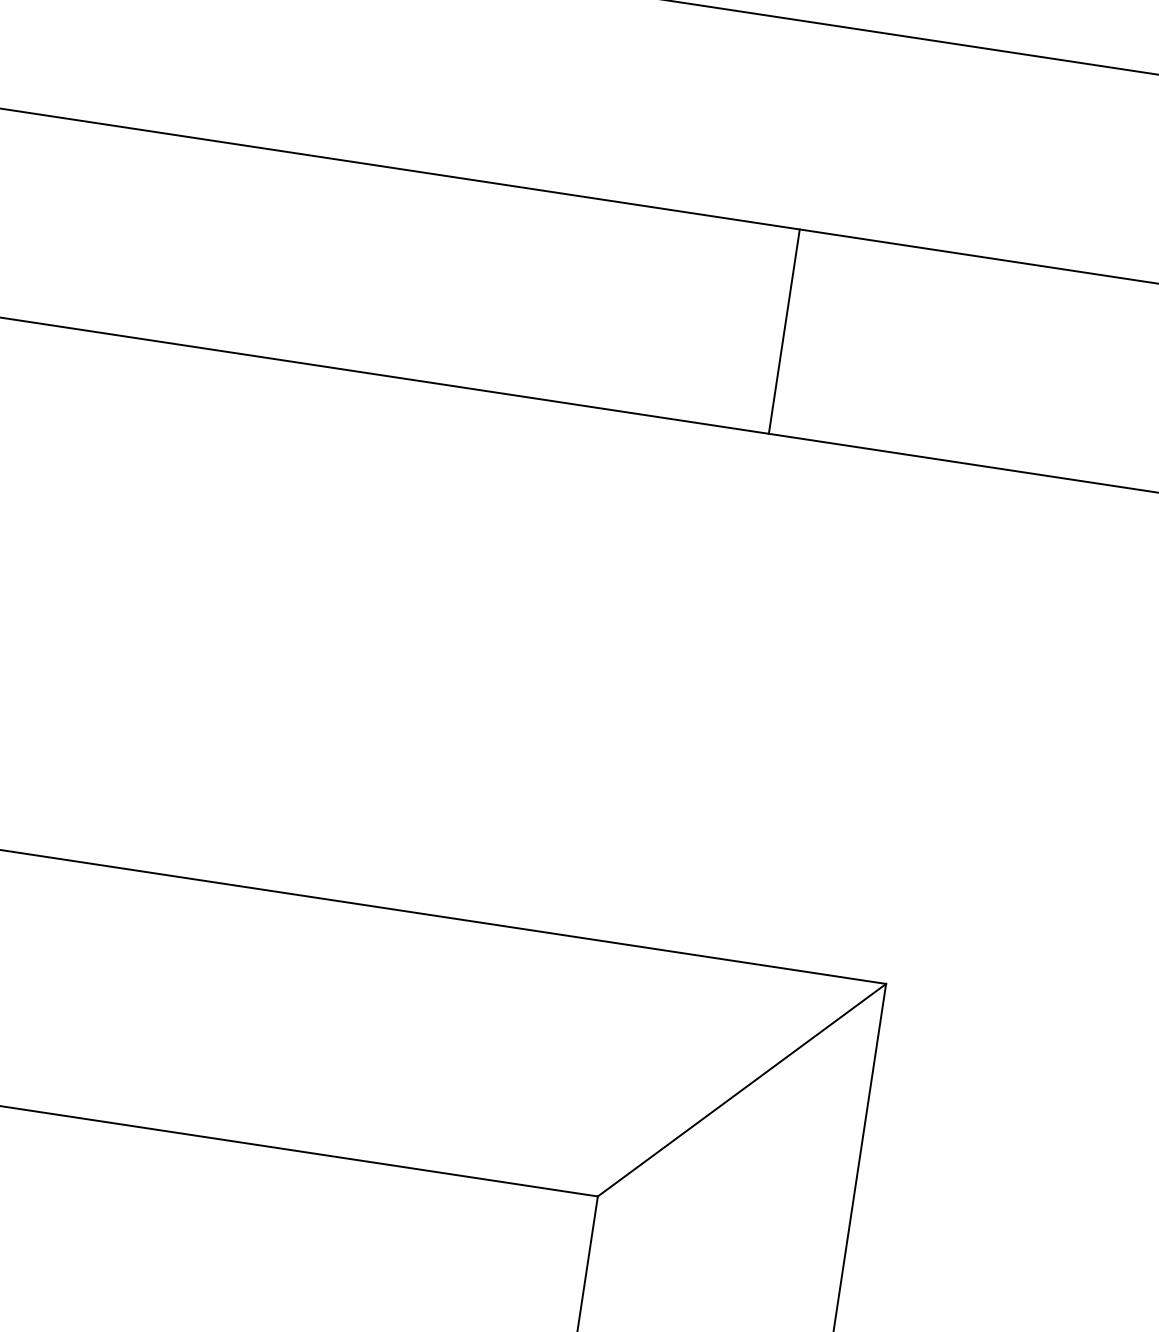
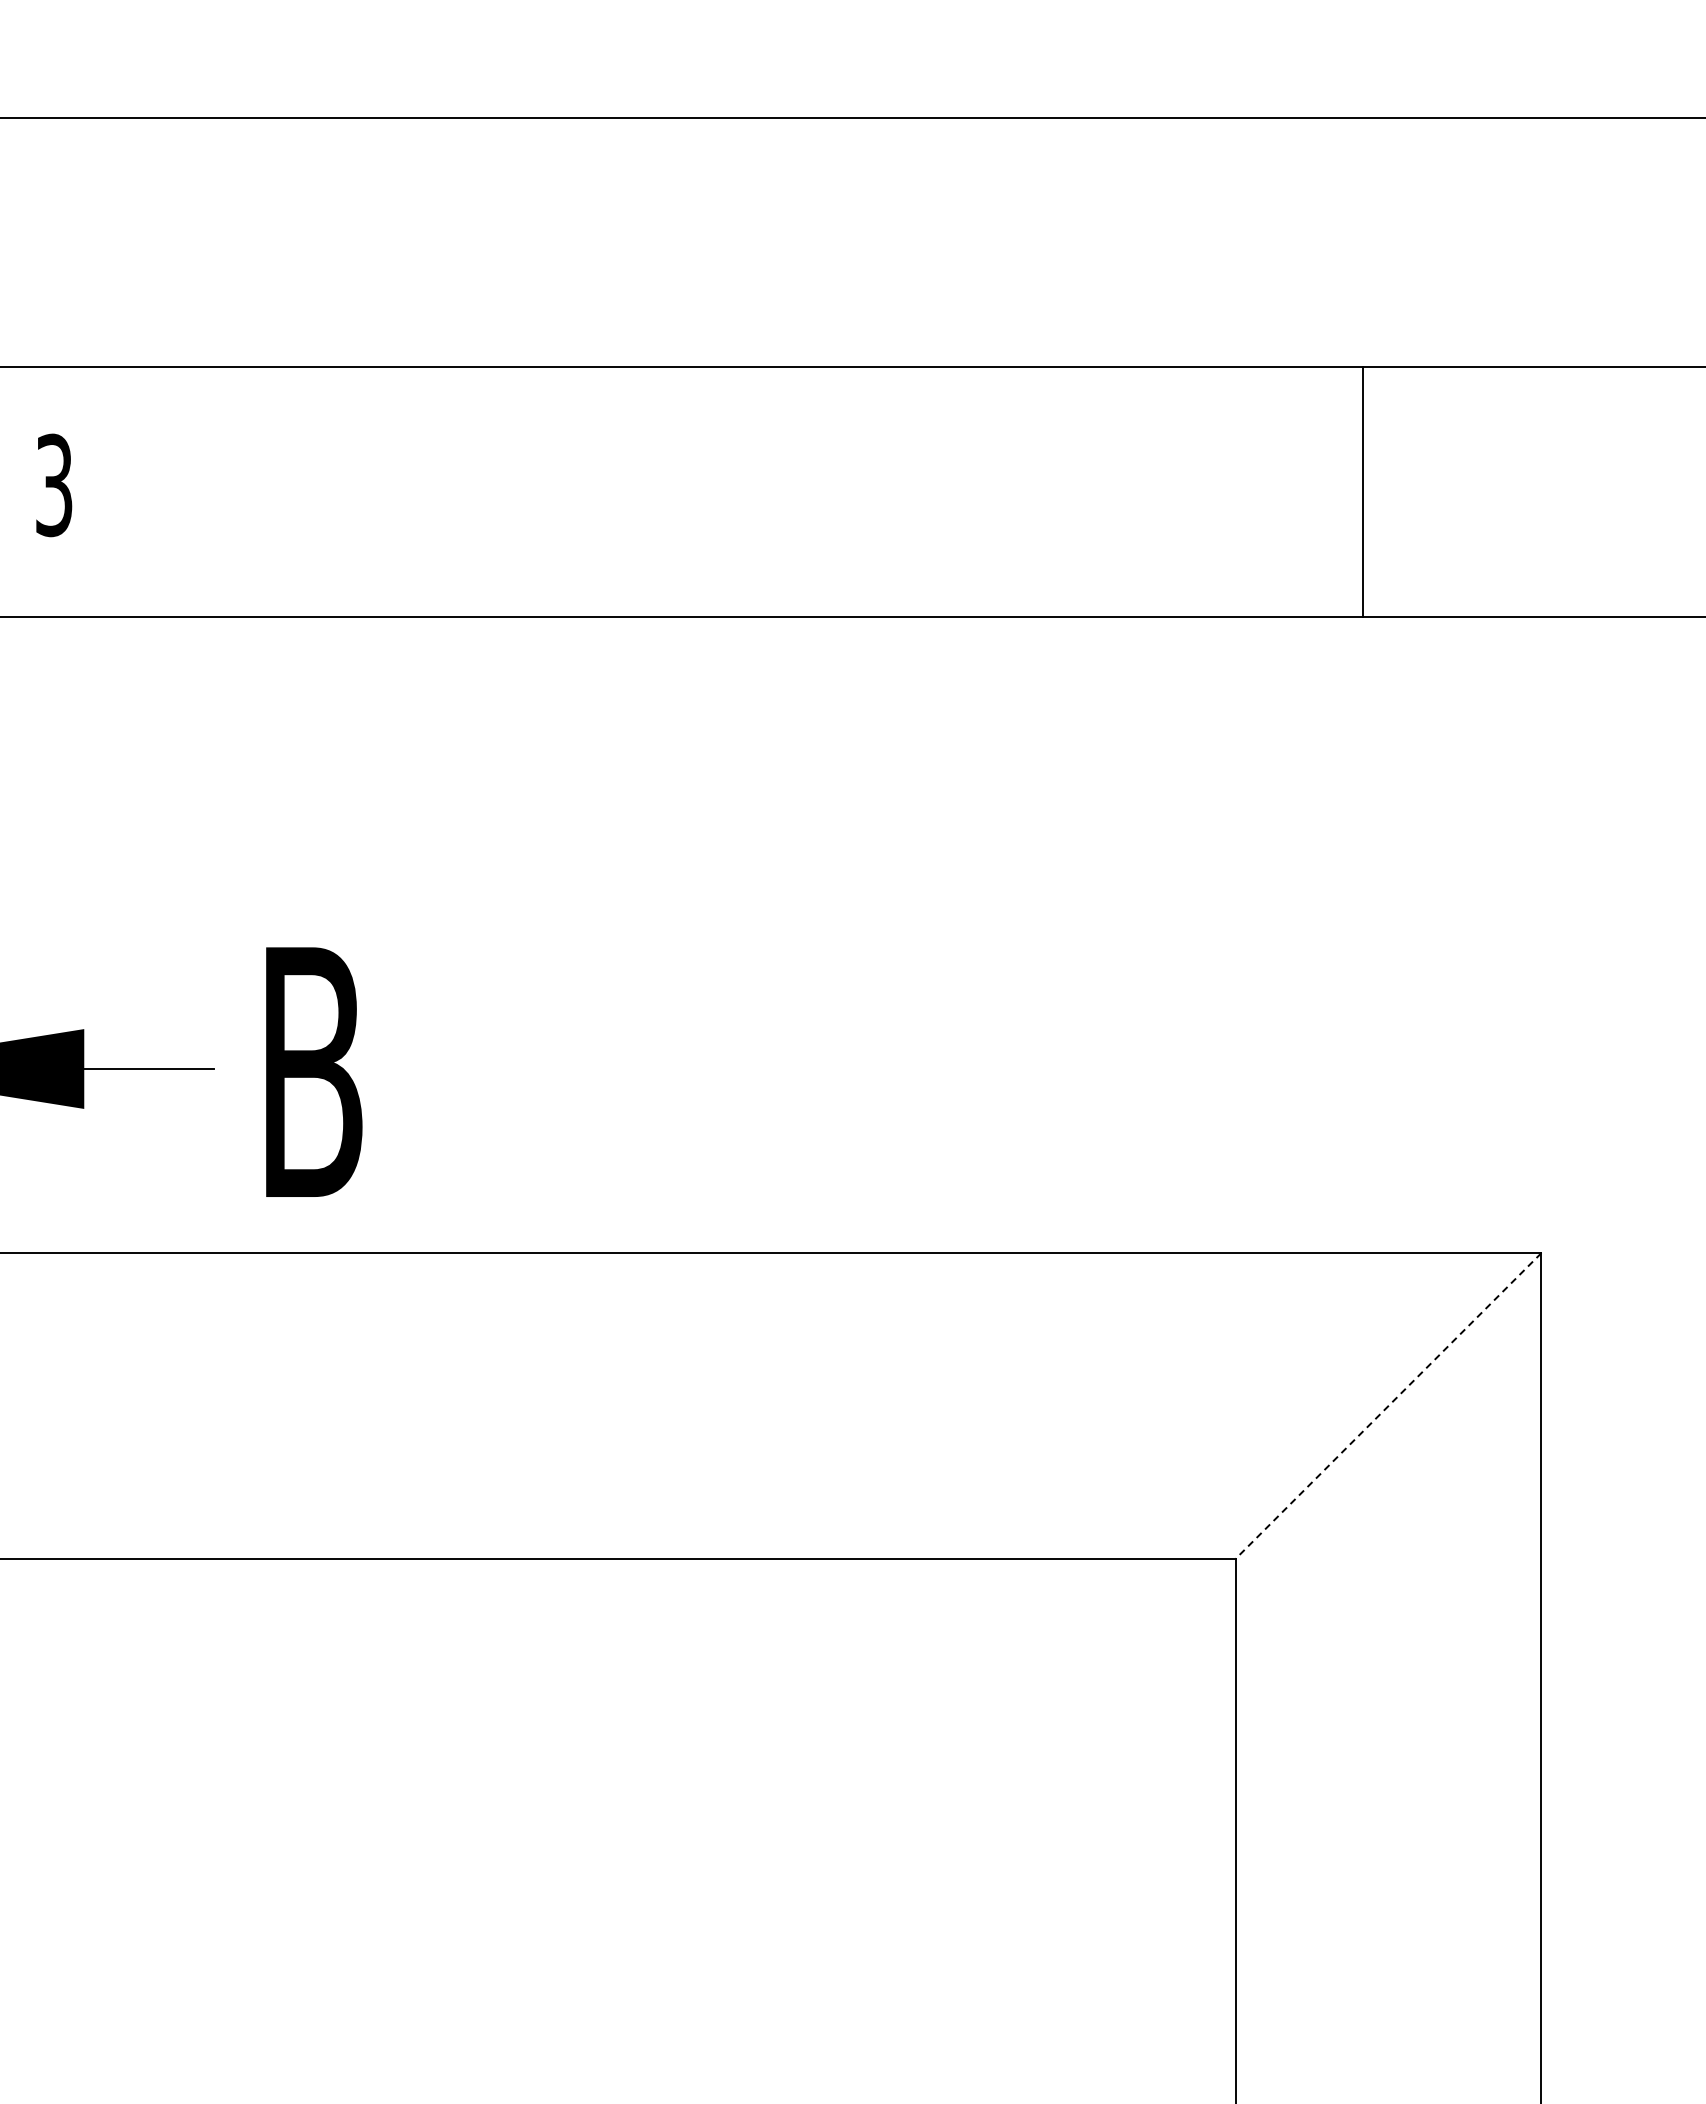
line: (783, 331) -> (1362, 492), moved
line: (741, 1090) -> (1388, 1406), solid -> dashed

